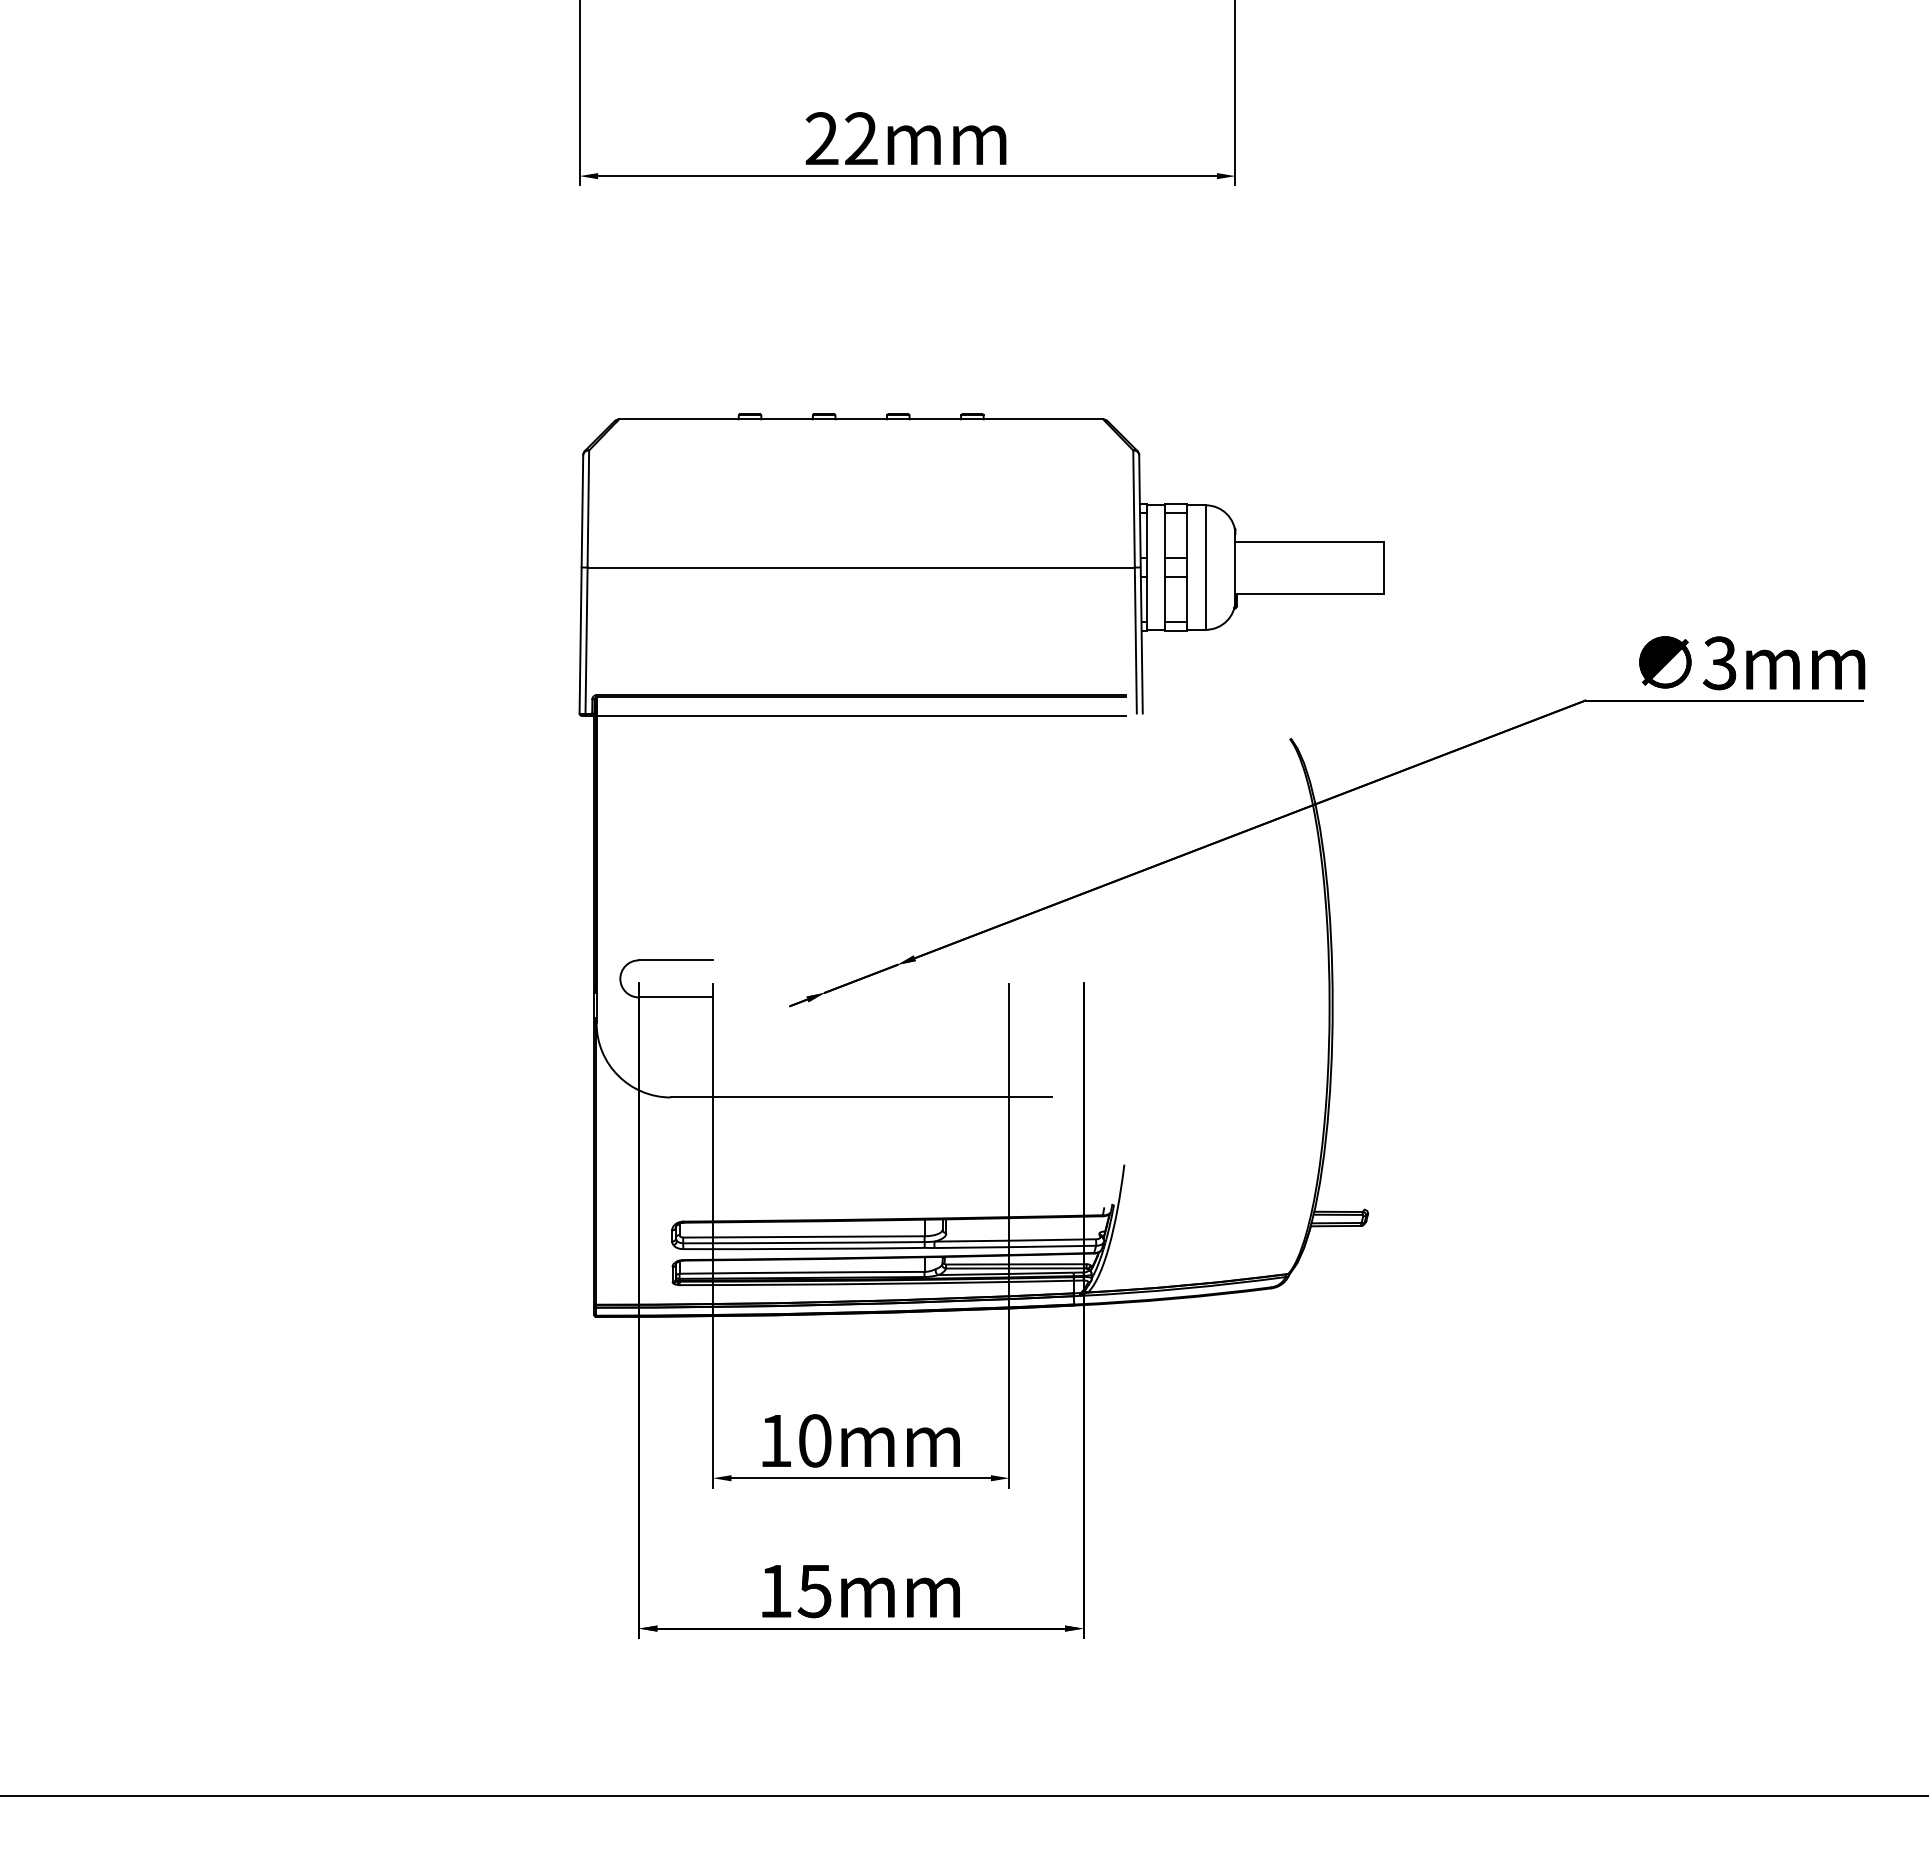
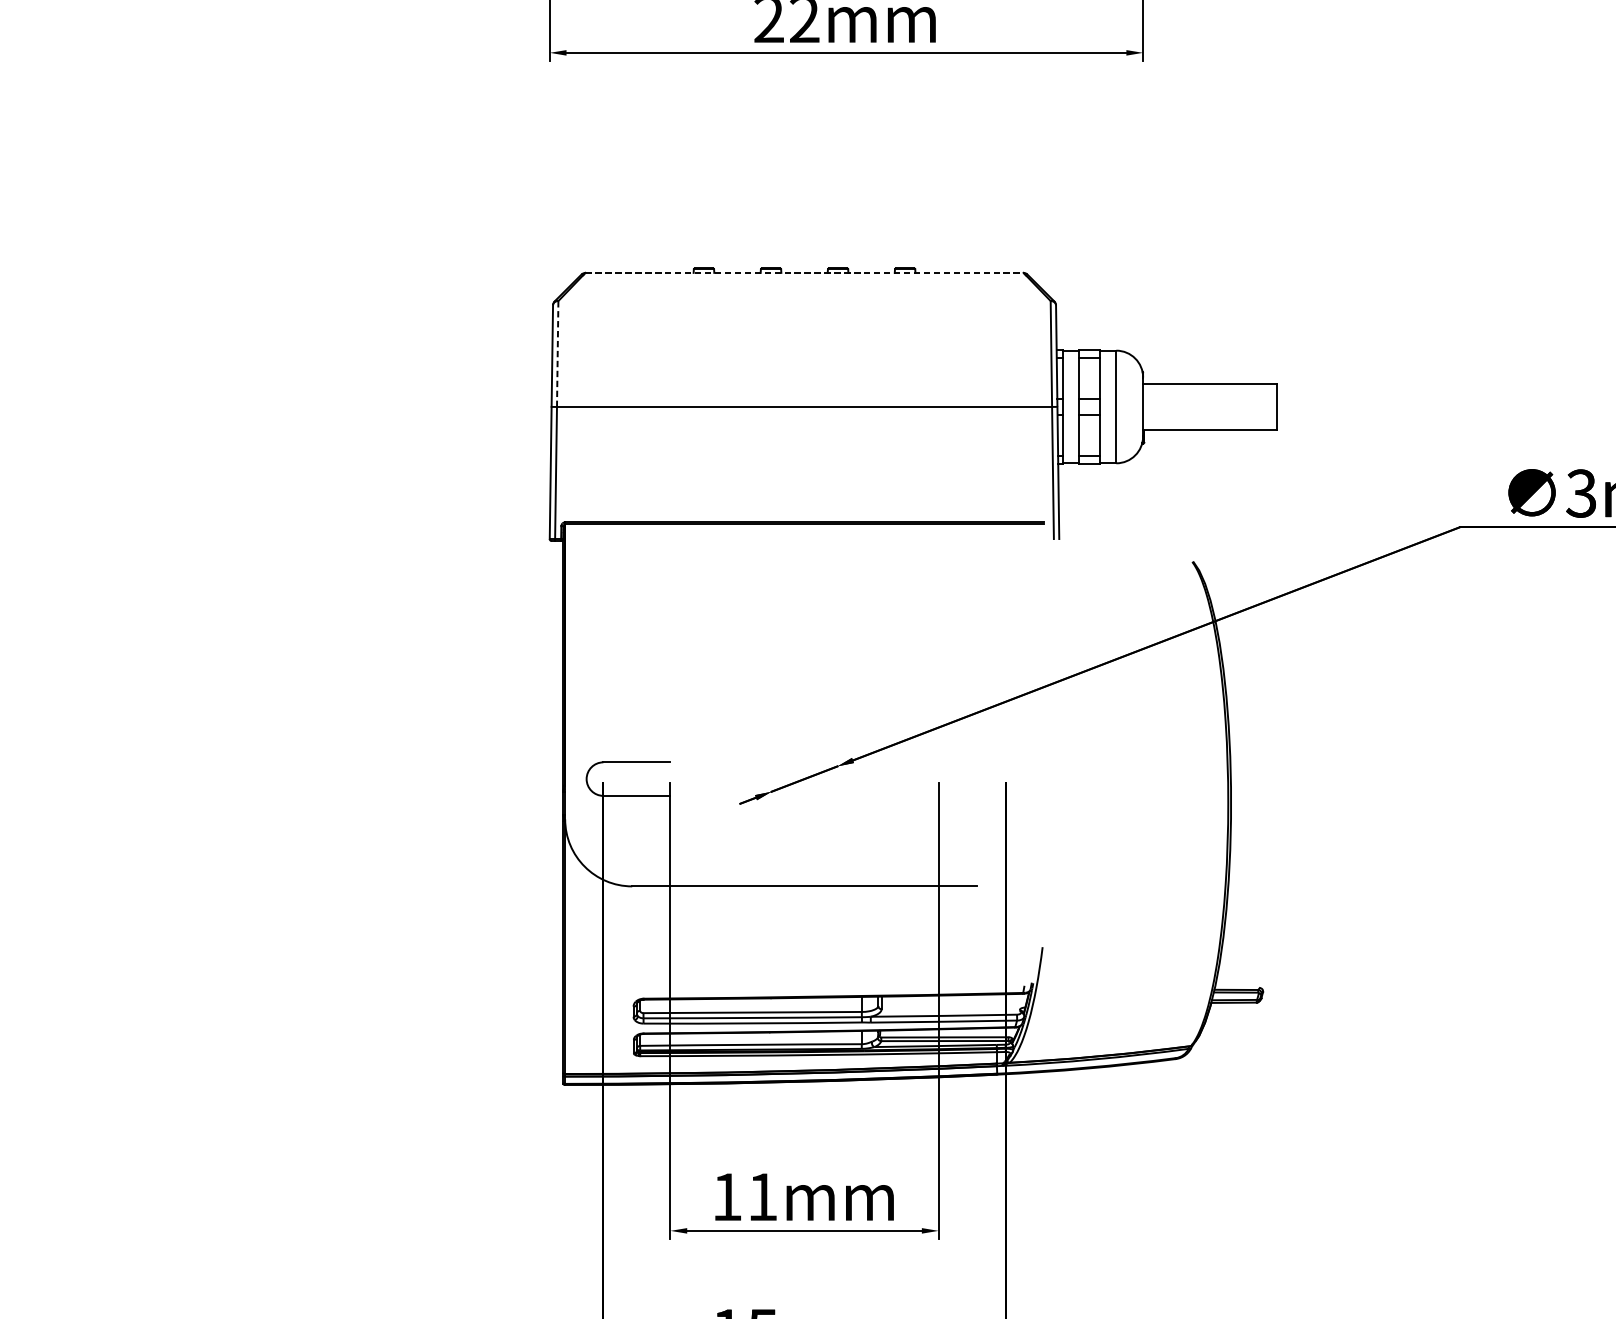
line: (861, 419) -> (804, 273), solid -> dashed
line: (588, 509) -> (557, 354), solid -> dashed
line: (860, 715) -> (803, 540), removed
text: (815, 1440) -> (763, 1196), 10mm -> 11mm

